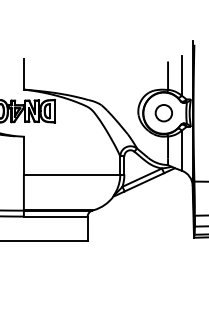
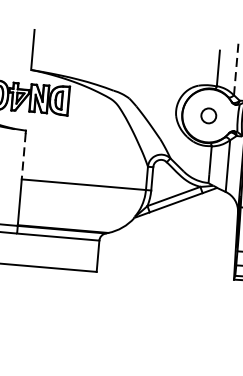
line: (181, 75) -> (235, 69), solid -> dashed
circle: (163, 113) -> (208, 116), size x0.7
line: (23, 156) -> (23, 156), solid -> dashed

